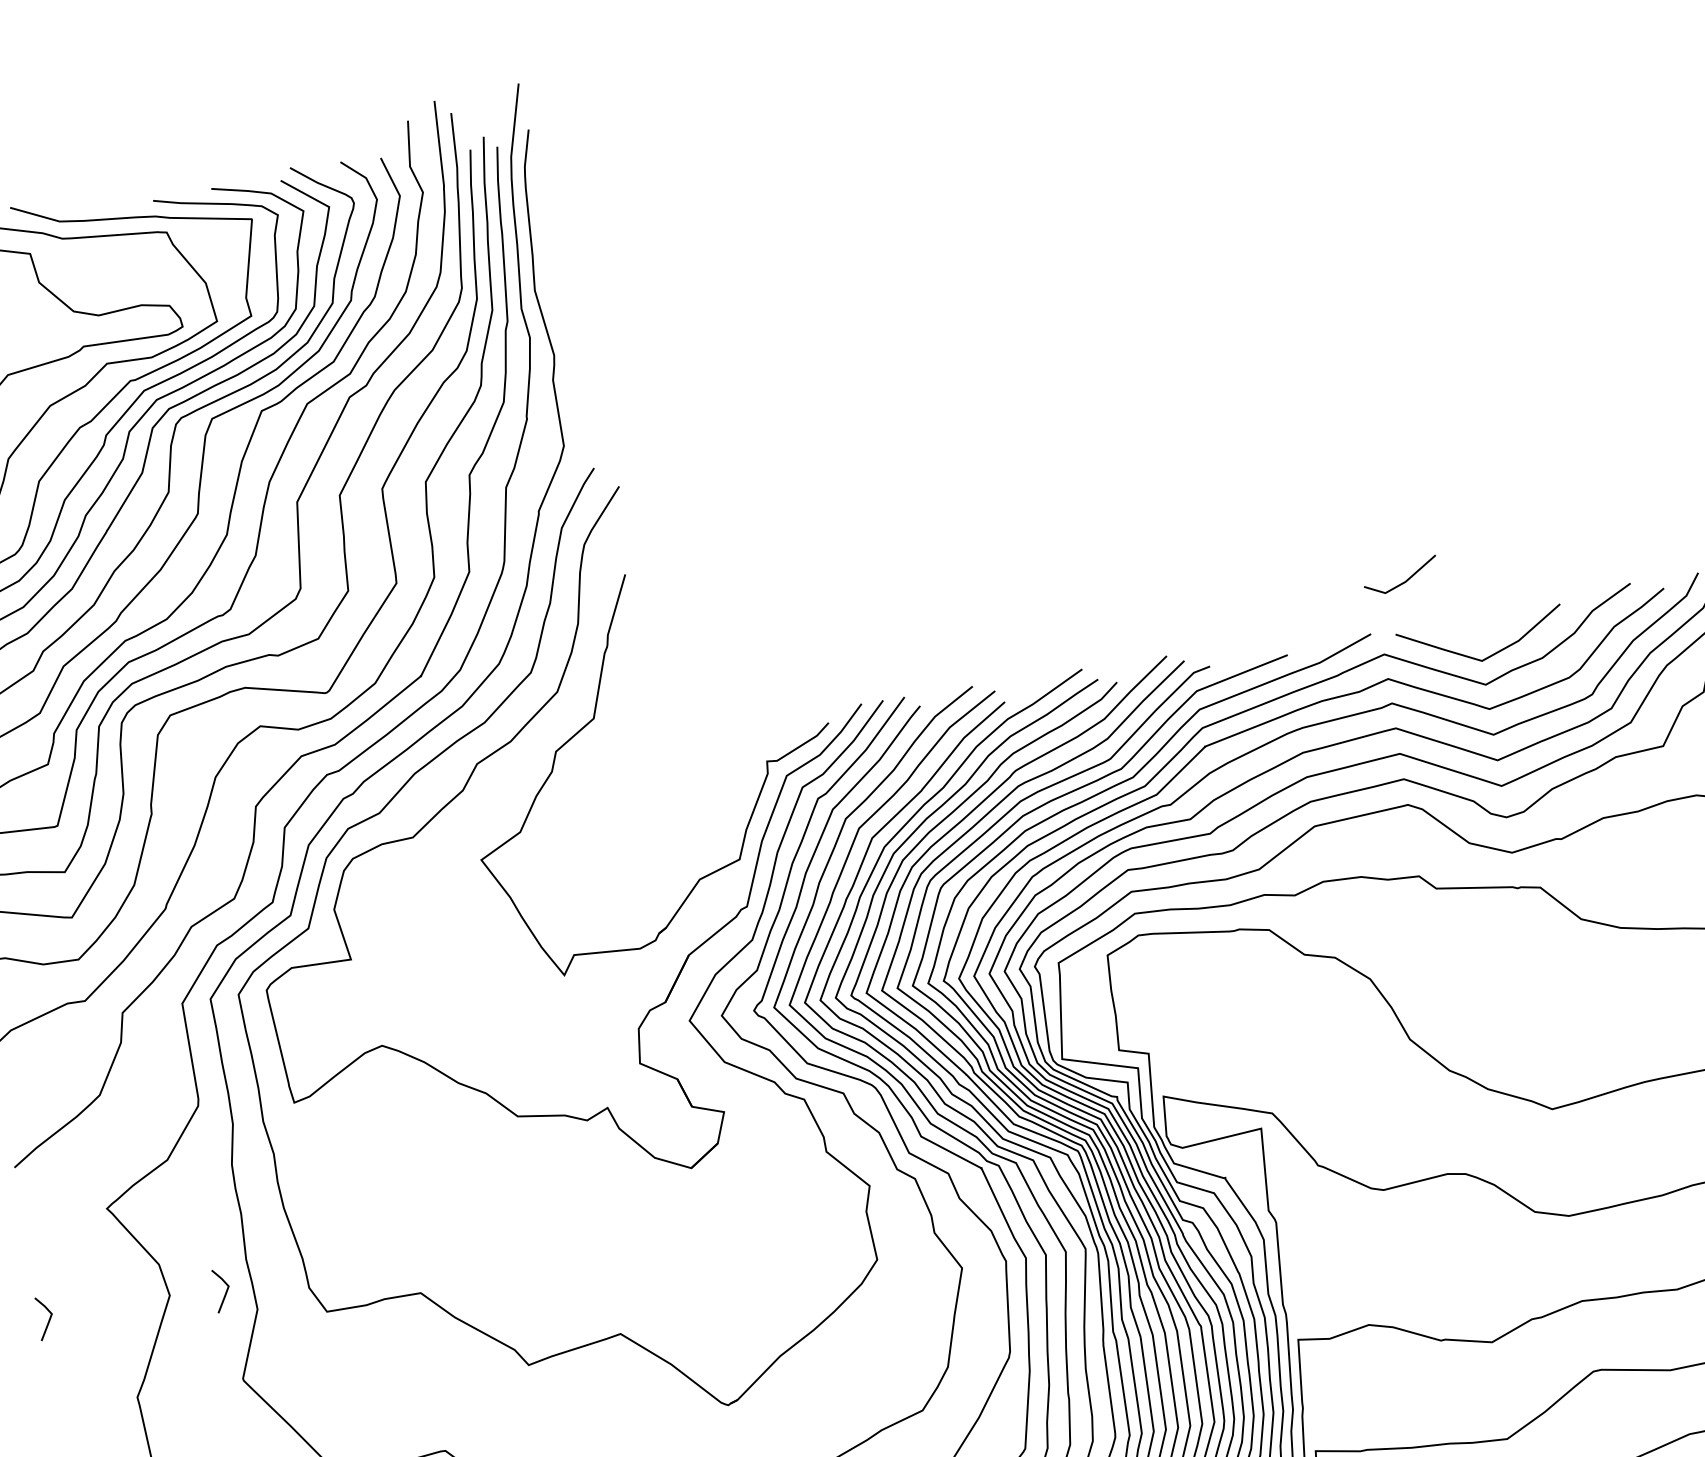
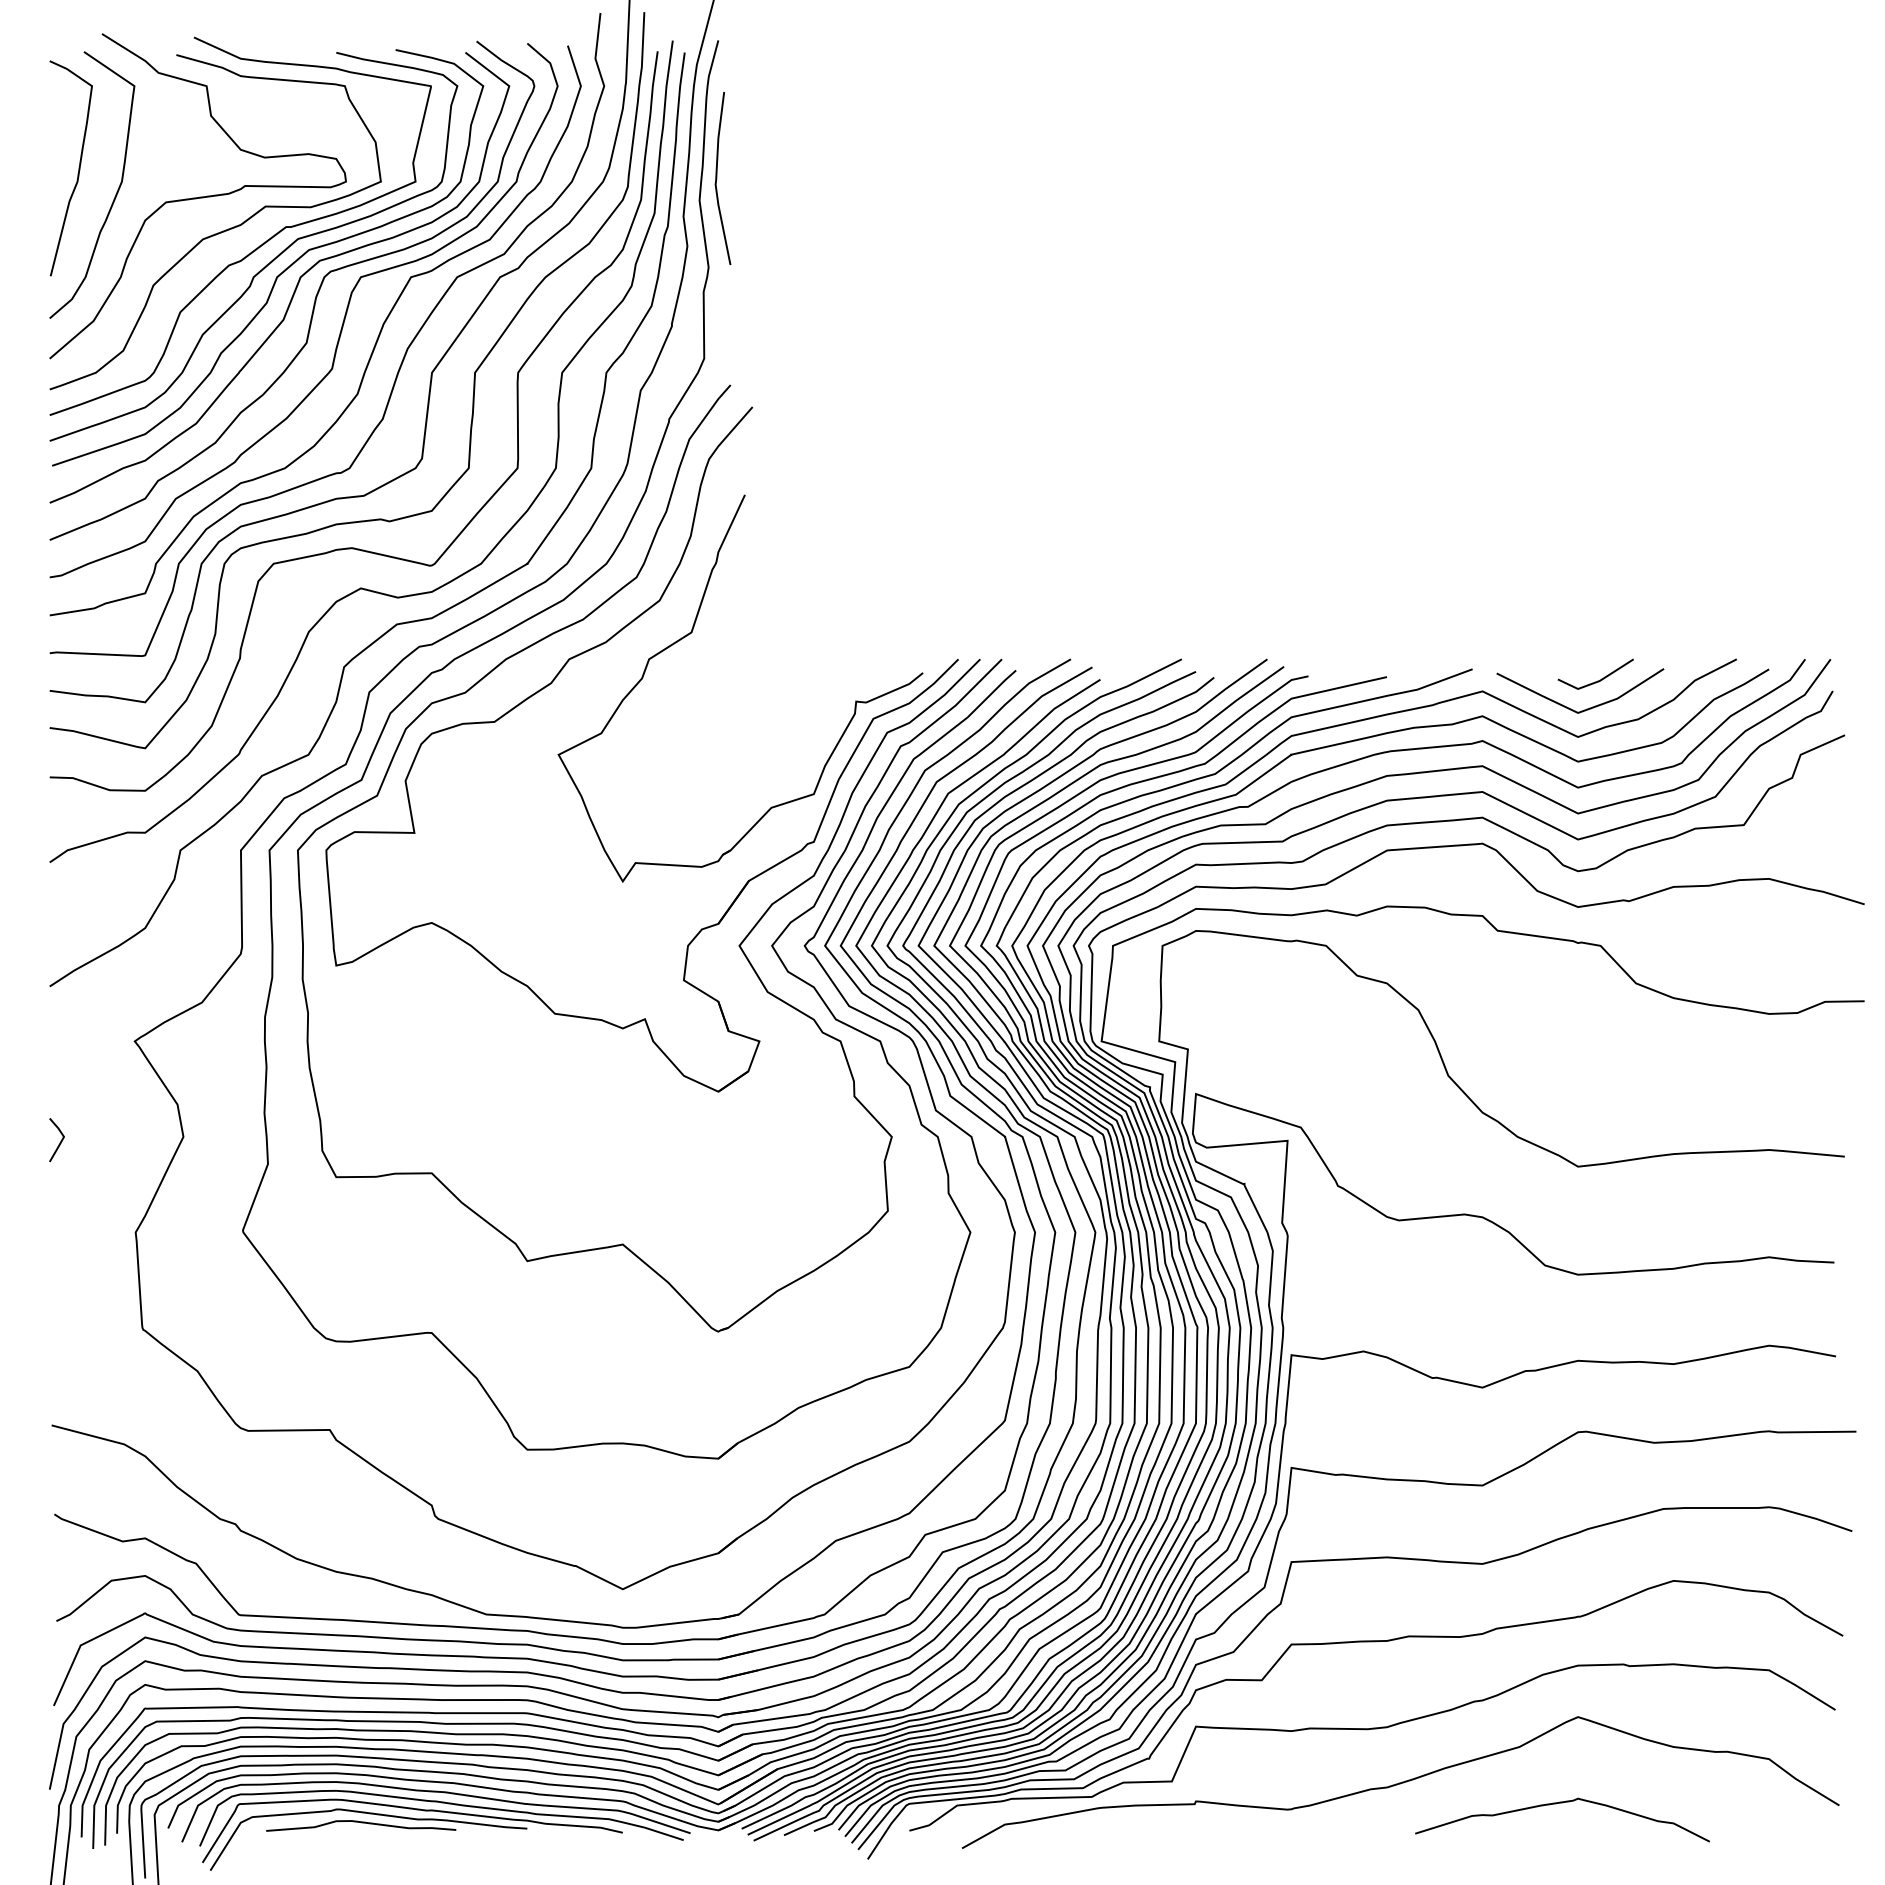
curve: (549, 266) -> (717, 178), added
line: (1403, 581) -> (1597, 680), moved
line: (225, 1292) -> (238, 1142), removed

